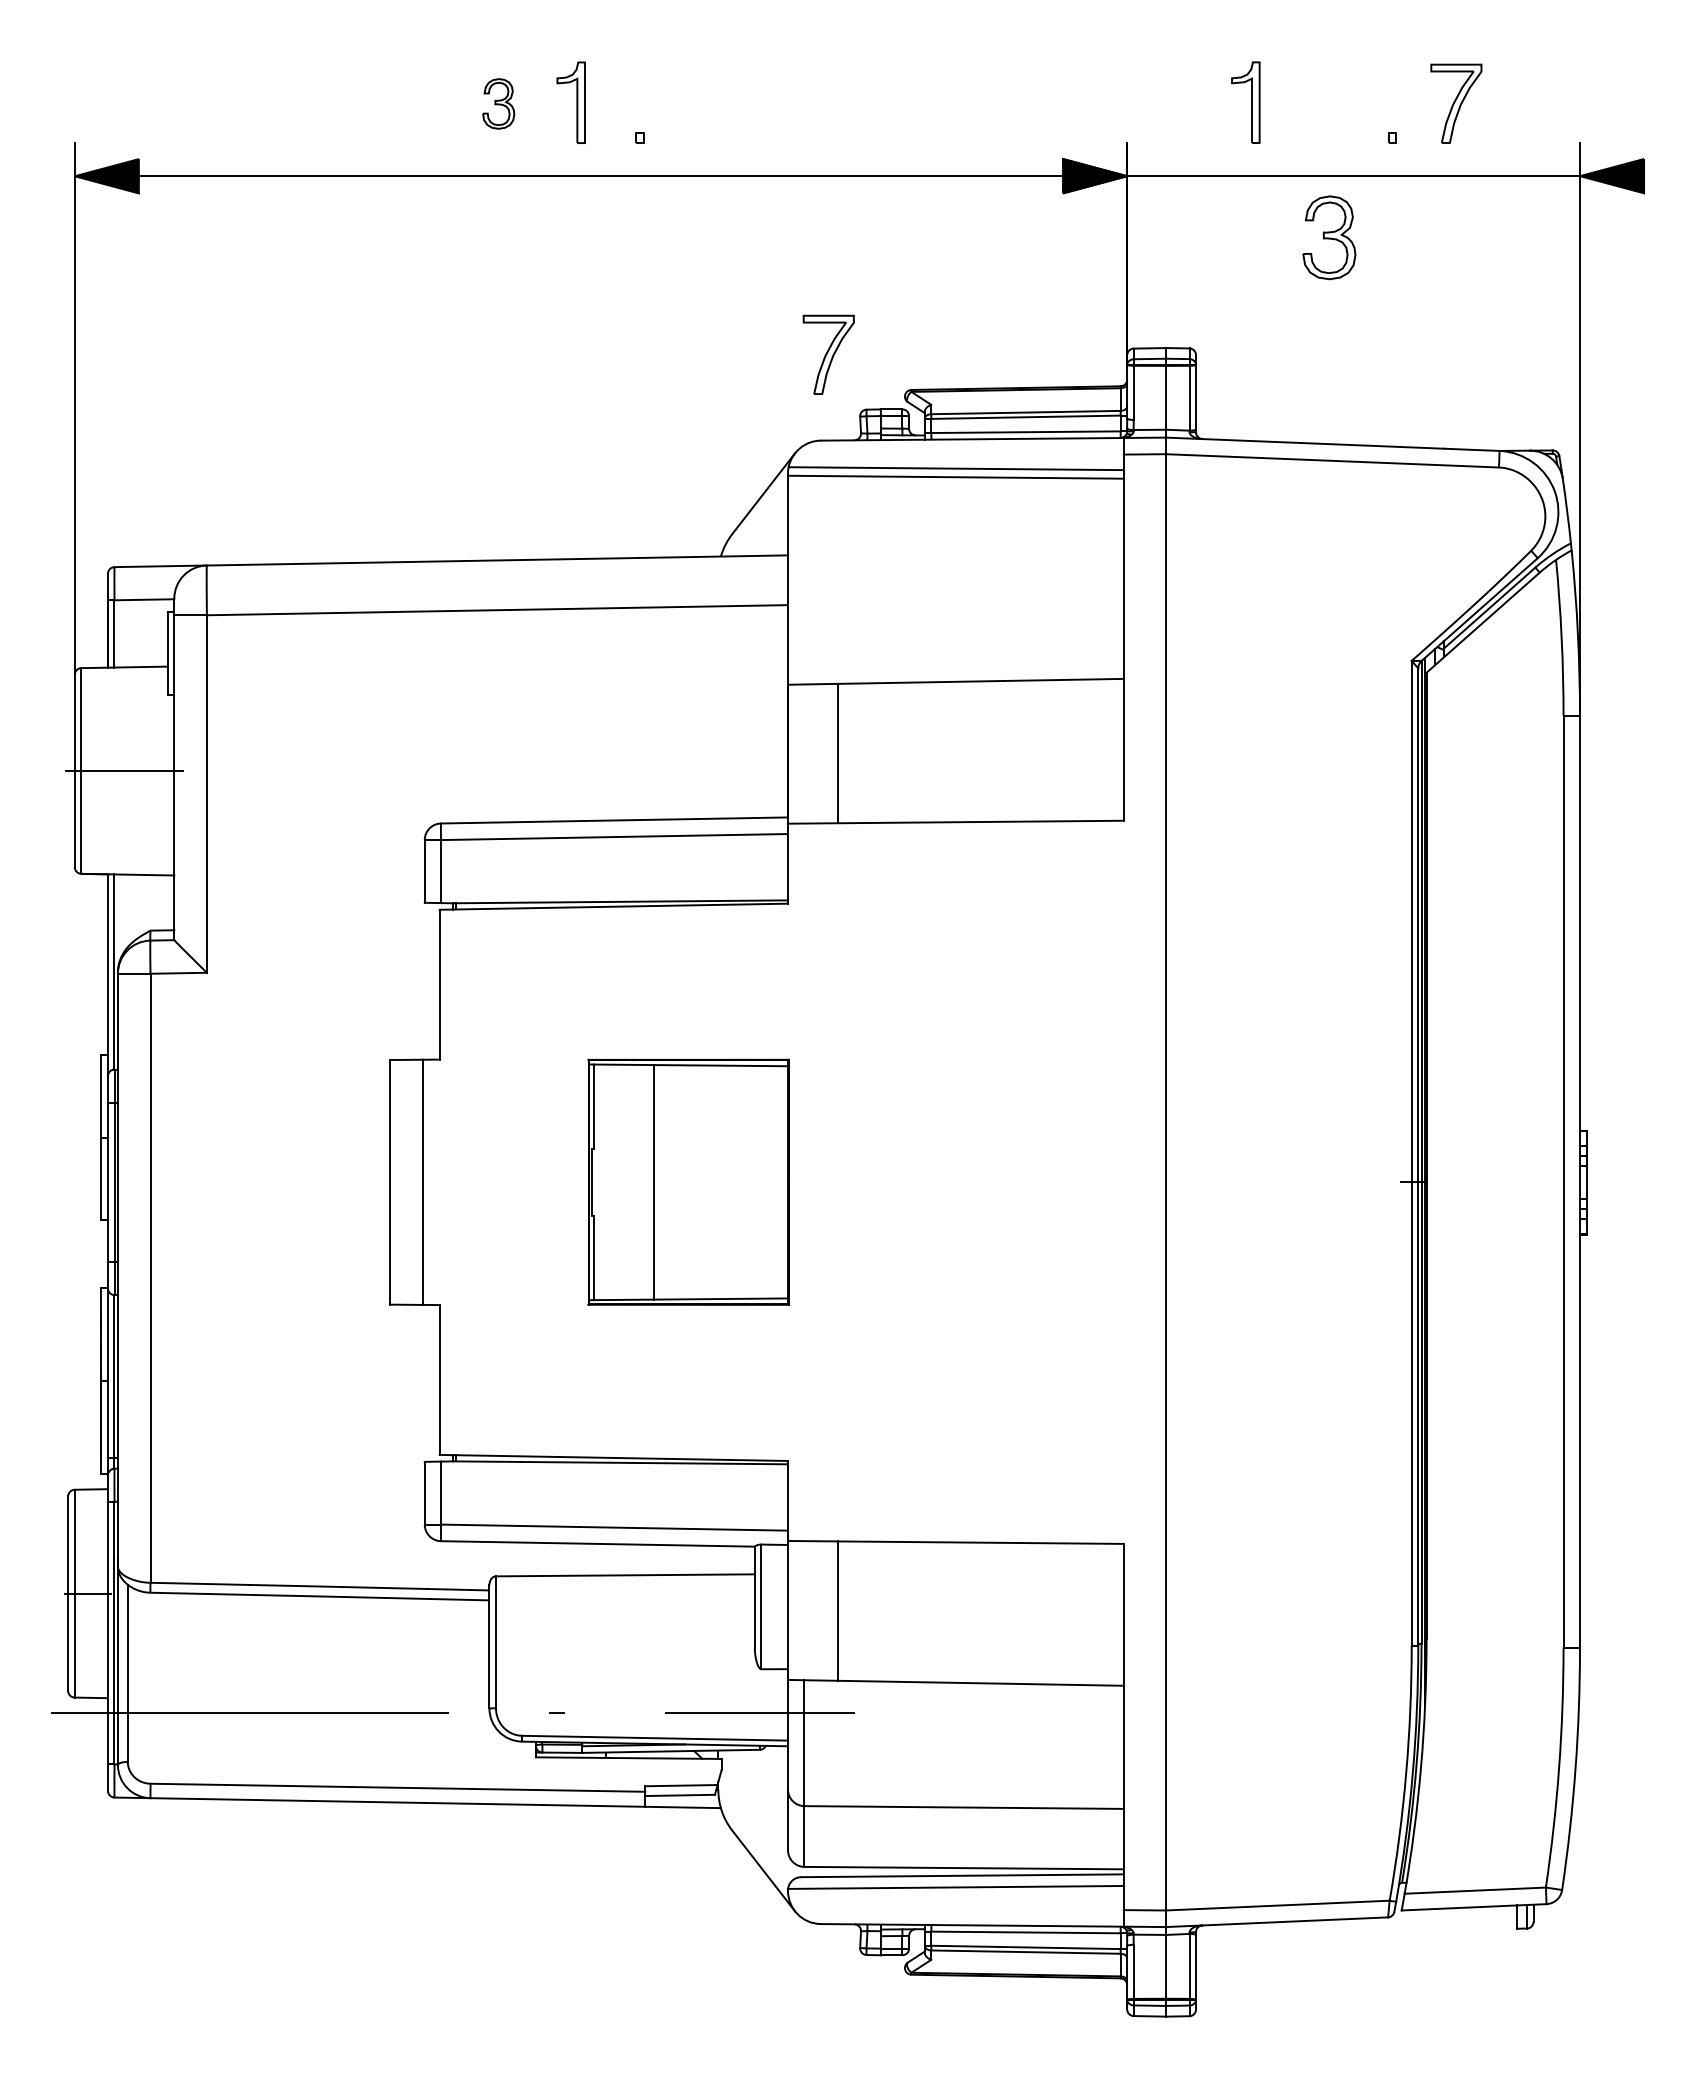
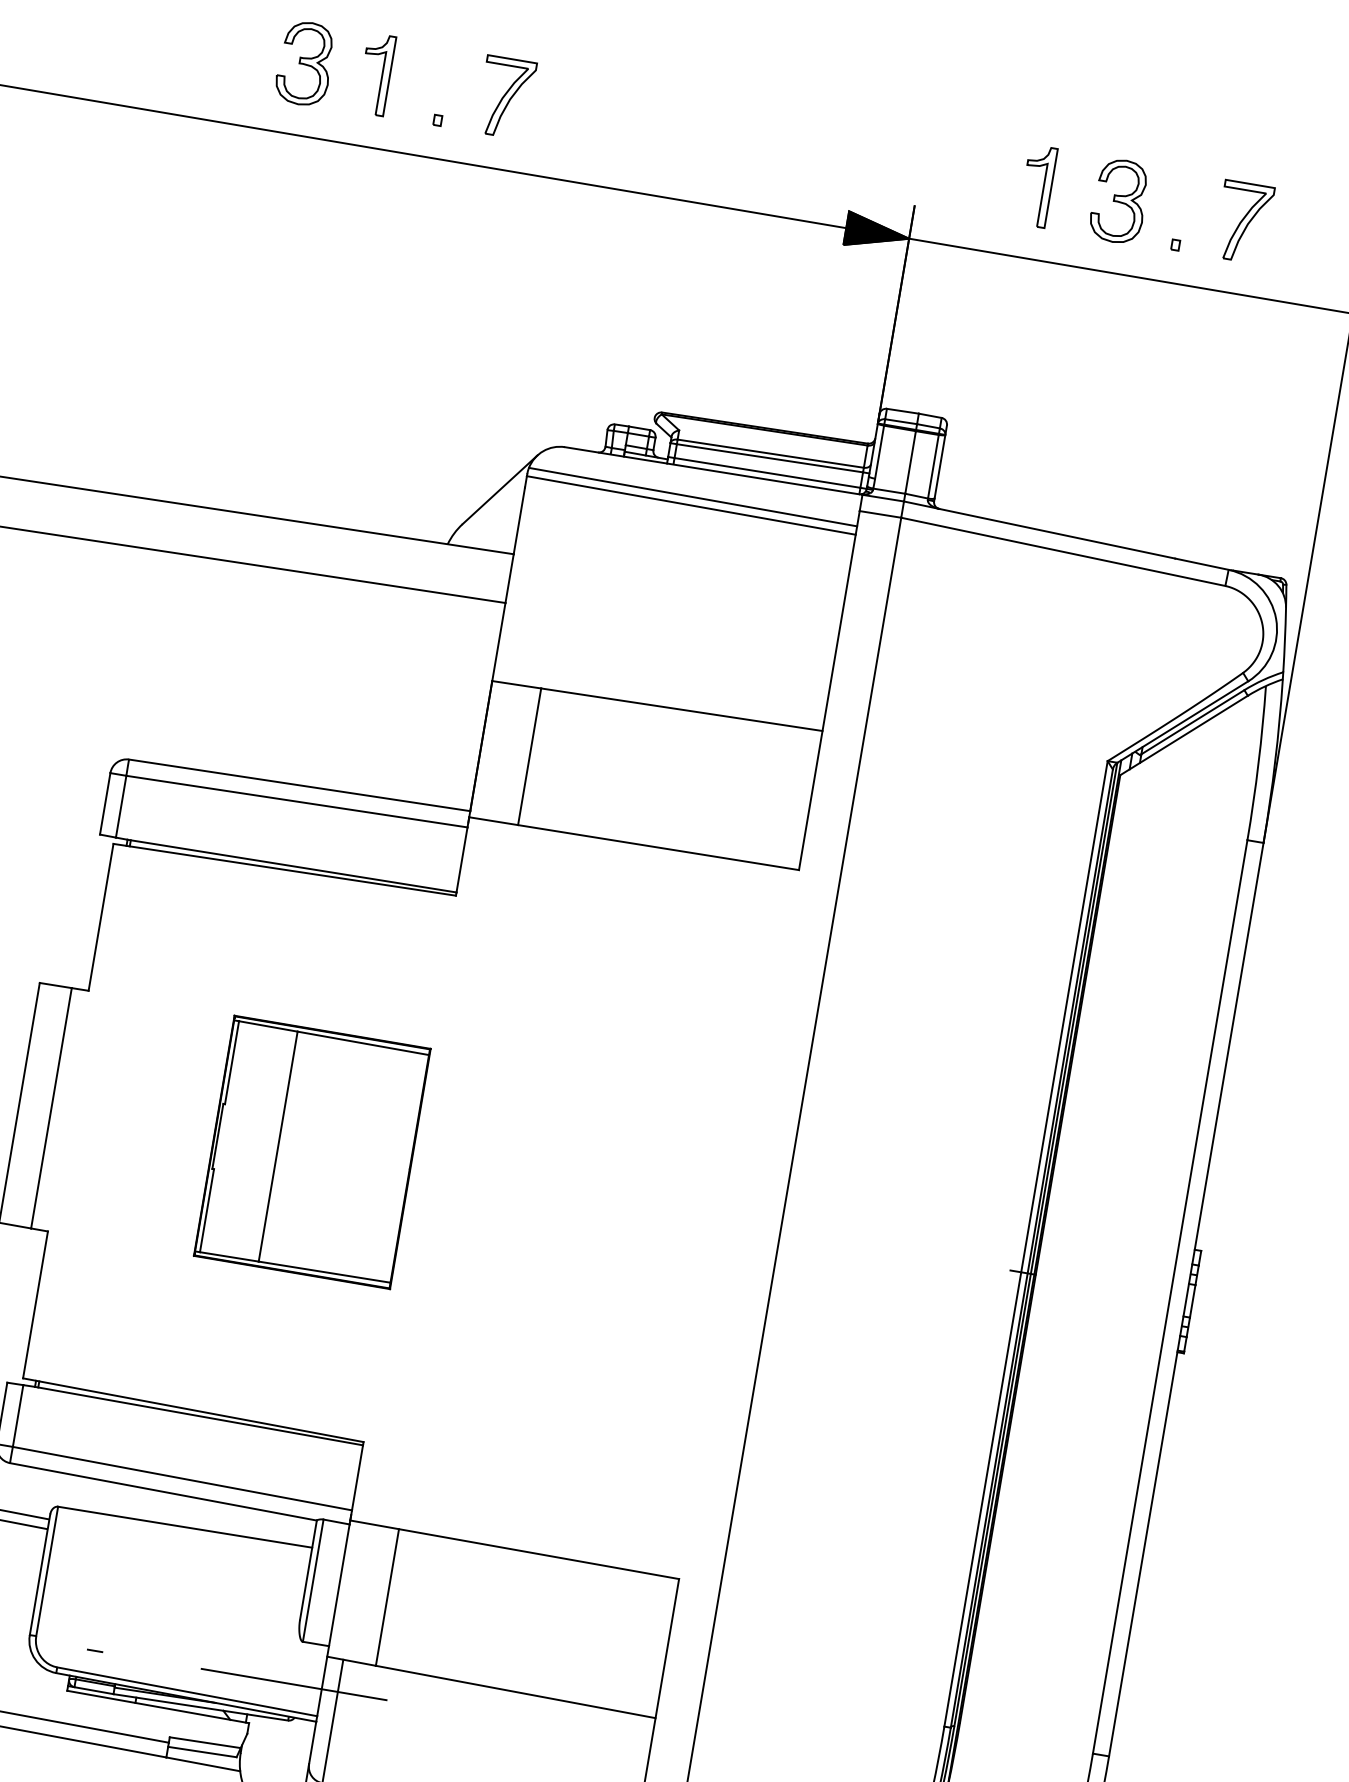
part: (498, 103) -> (304, 63), size x1.67
part: (1329, 237) -> (1119, 201), moved
part: (828, 354) -> (505, 97), moved

